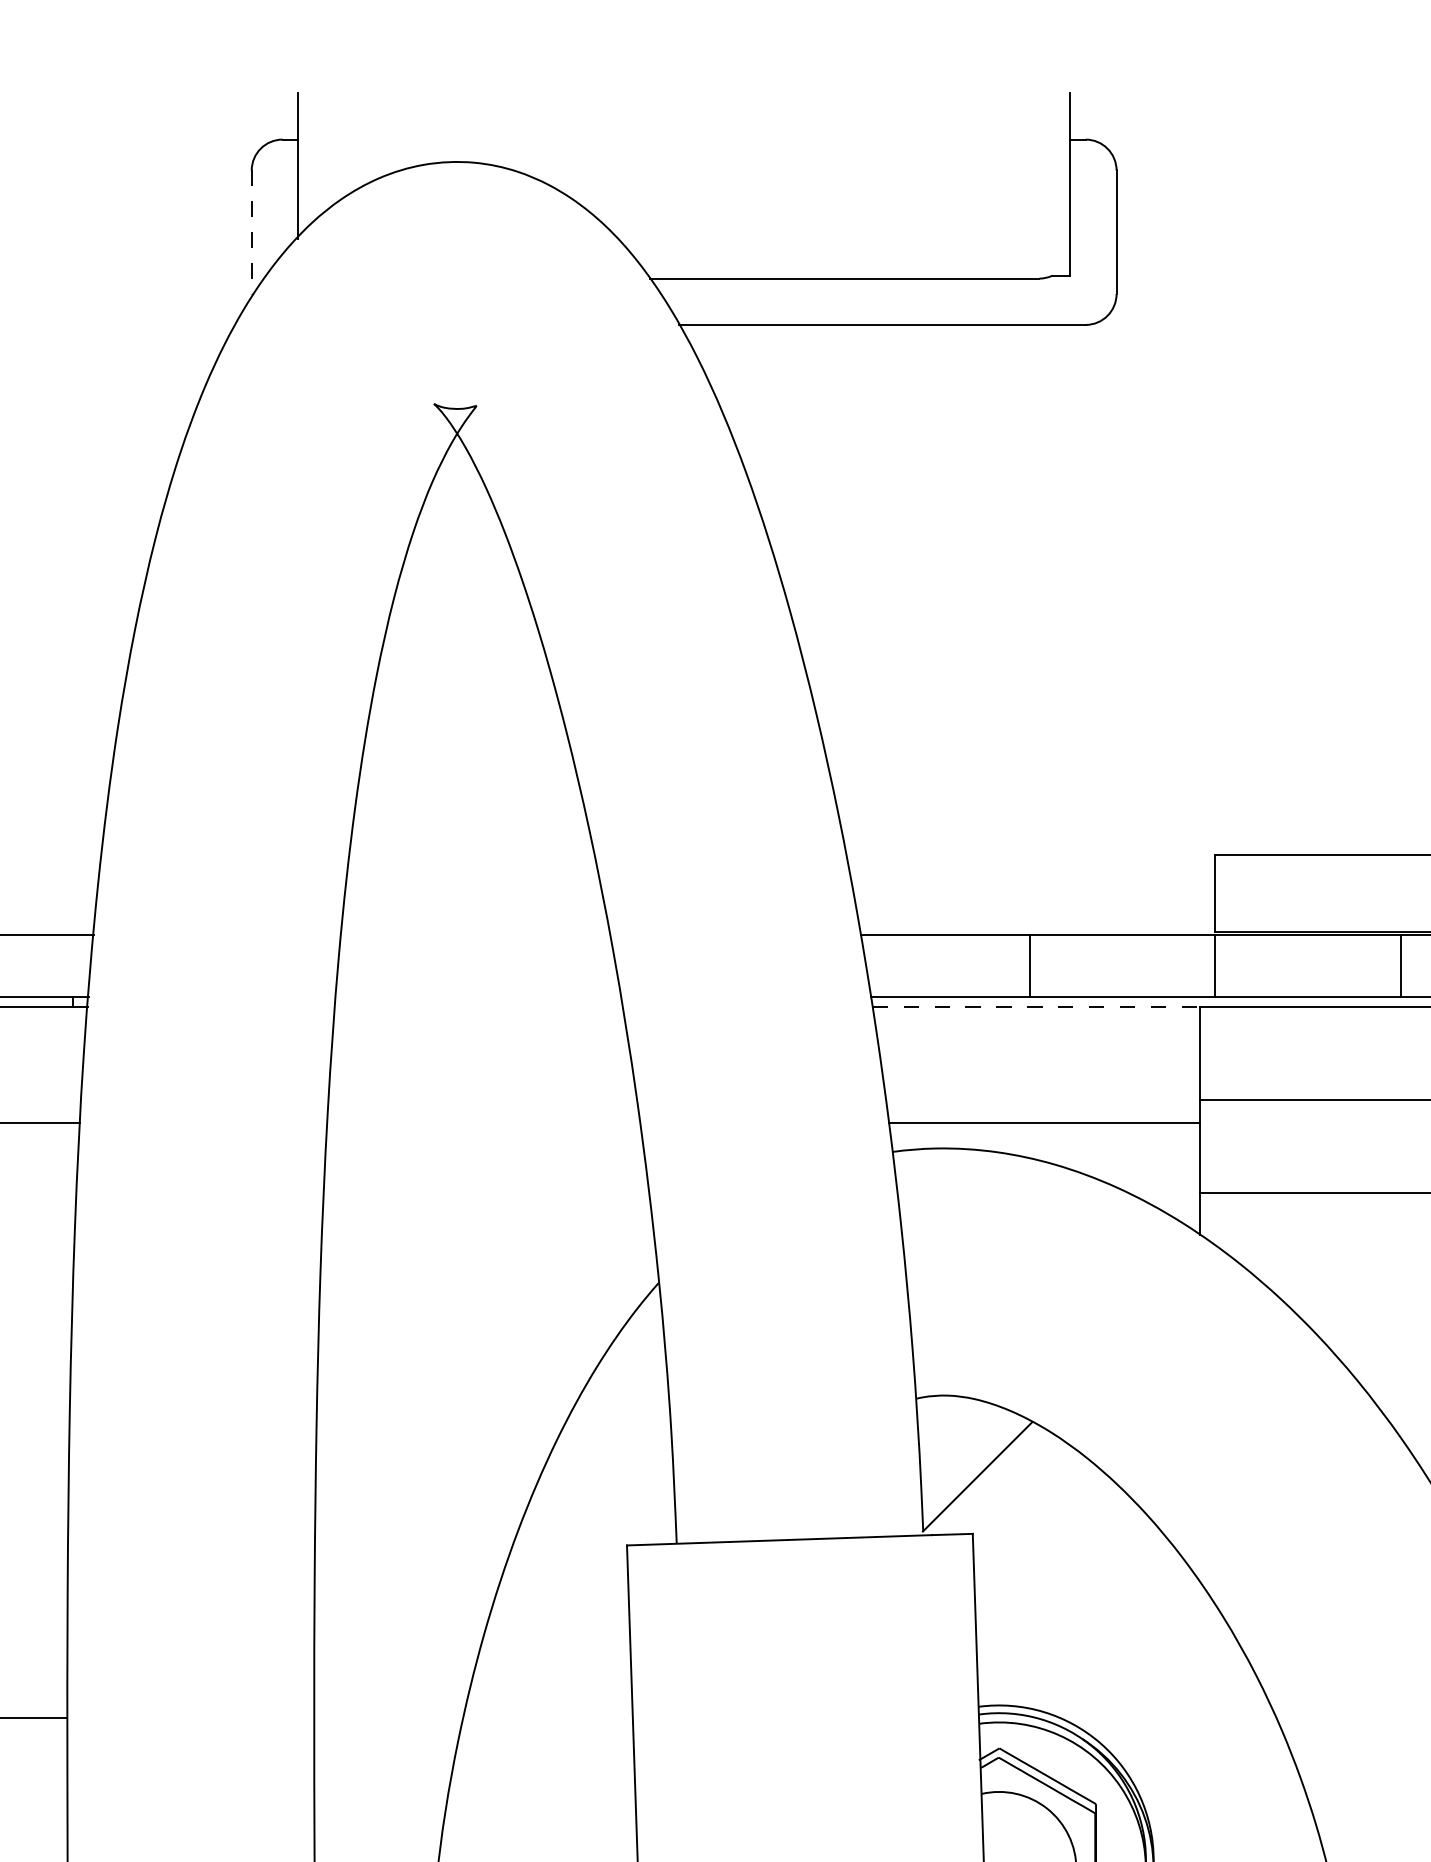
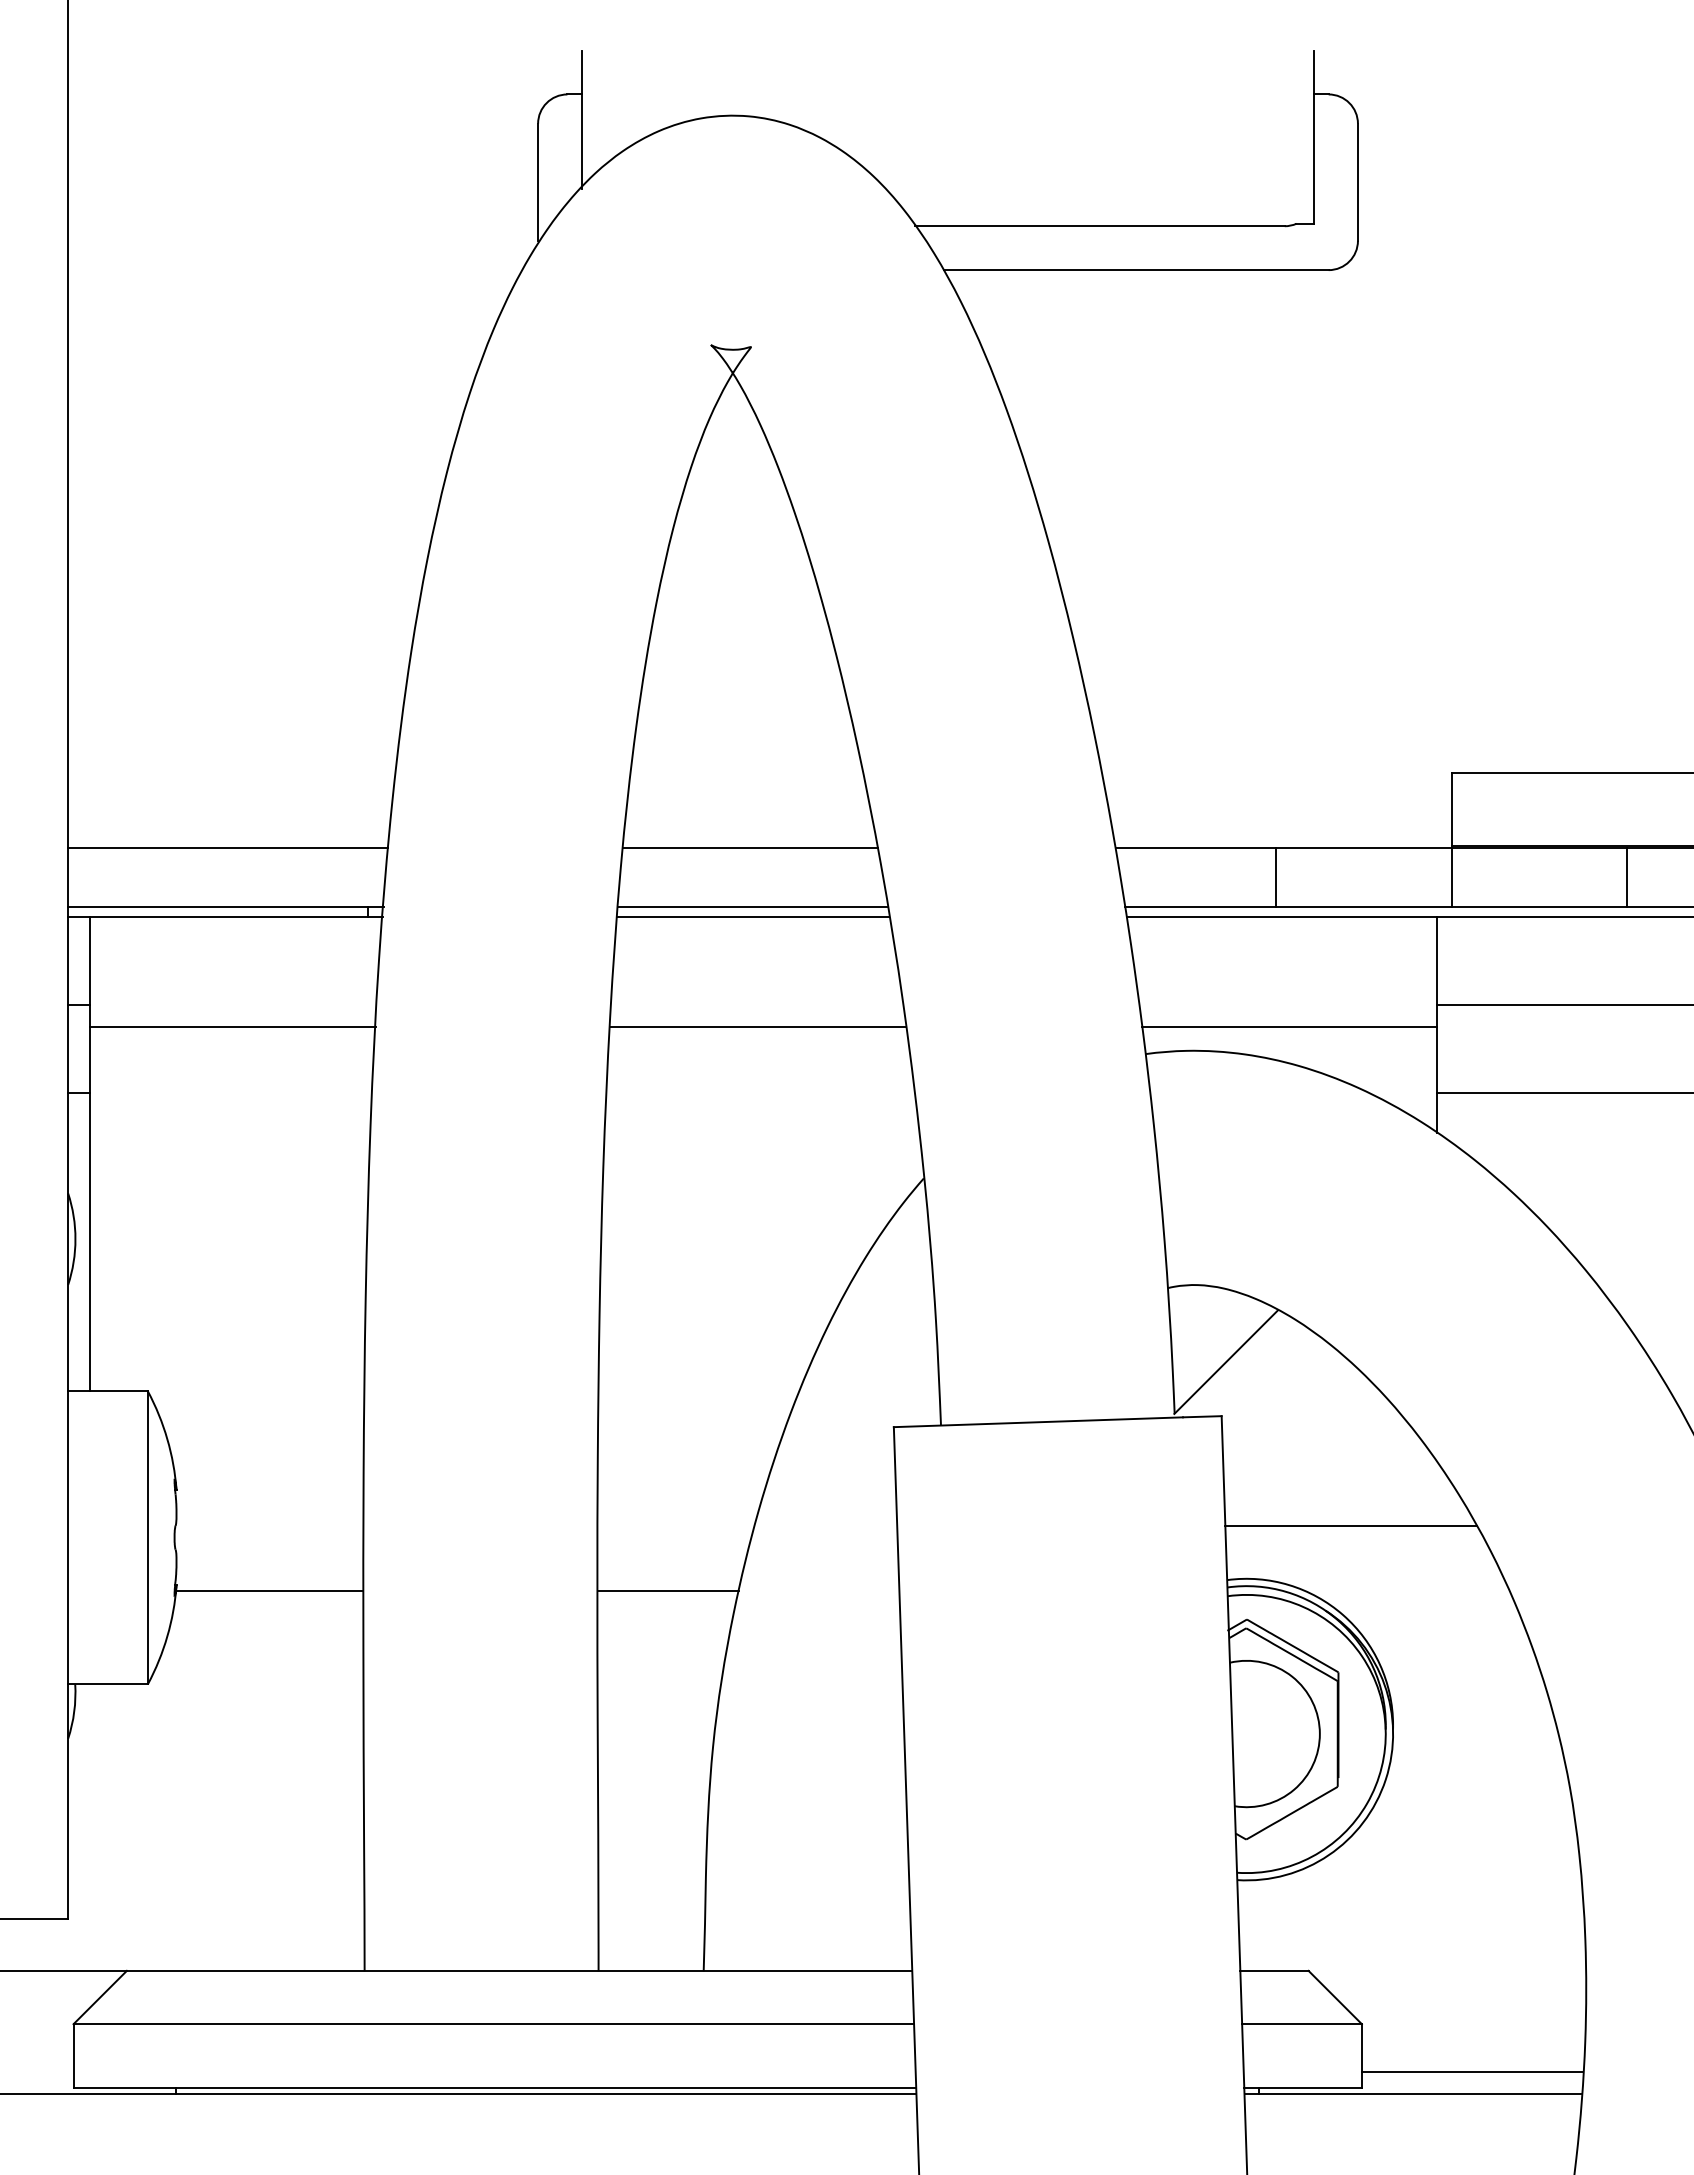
line: (252, 232) -> (538, 182), dashed -> solid
line: (474, 935) -> (749, 848), added
line: (477, 996) -> (752, 906), added
line: (478, 1007) -> (753, 917), added
line: (1036, 1007) -> (1282, 917), dashed -> solid
line: (483, 1122) -> (757, 1026), added
line: (1108, 1650) -> (1350, 1526), added
line: (389, 1717) -> (668, 1590), added

